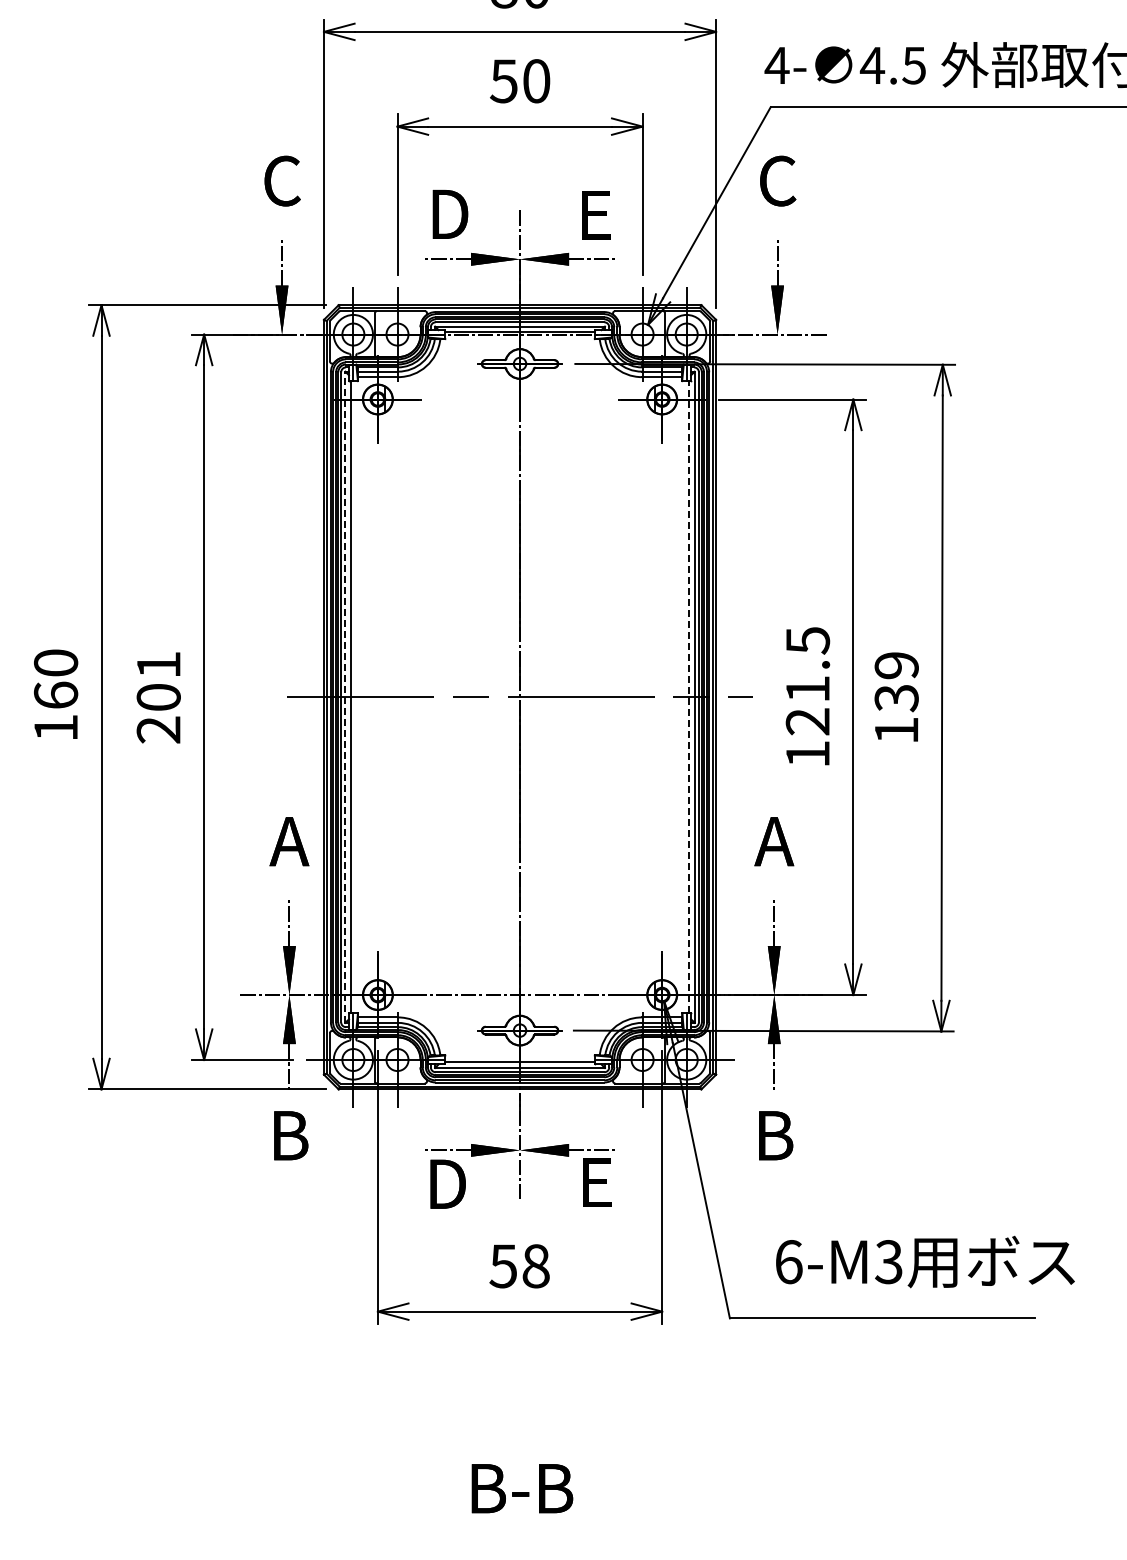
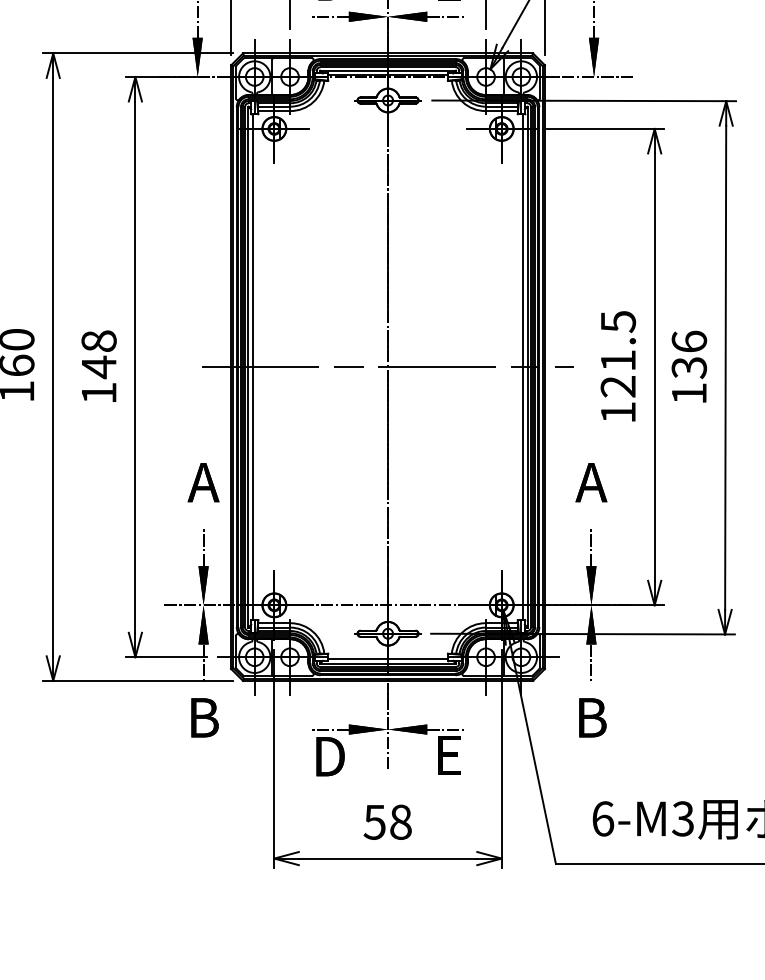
text: (896, 665) -> (689, 341), 139 -> 136
line: (689, 696) -> (523, 366), dashed -> solid
text: (158, 697) -> (98, 367), 201 -> 148
line: (345, 697) -> (248, 367), dashed -> solid

